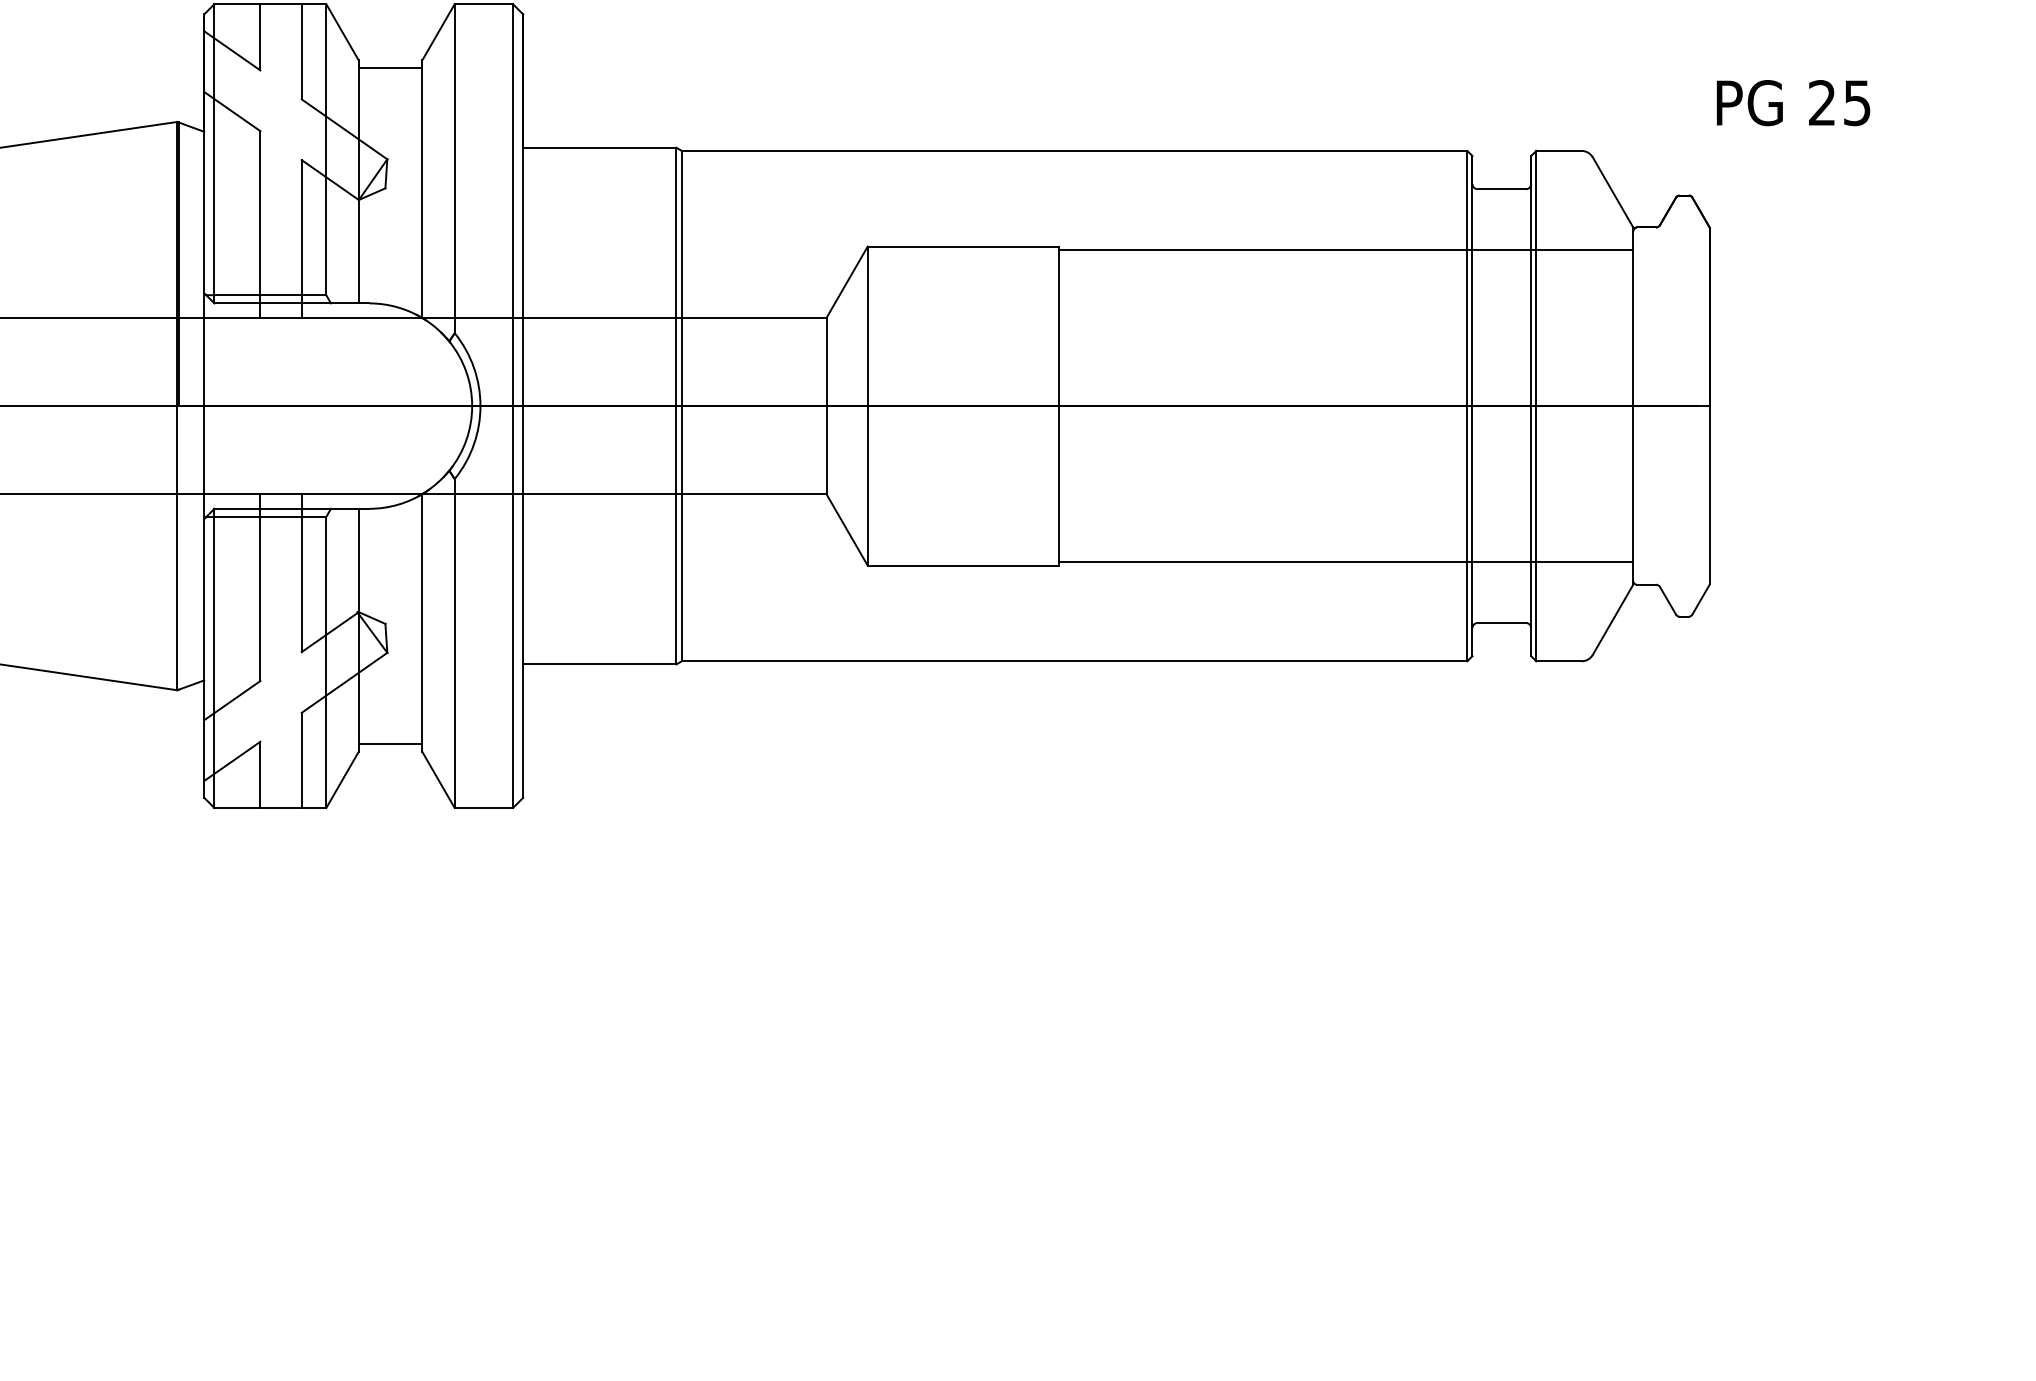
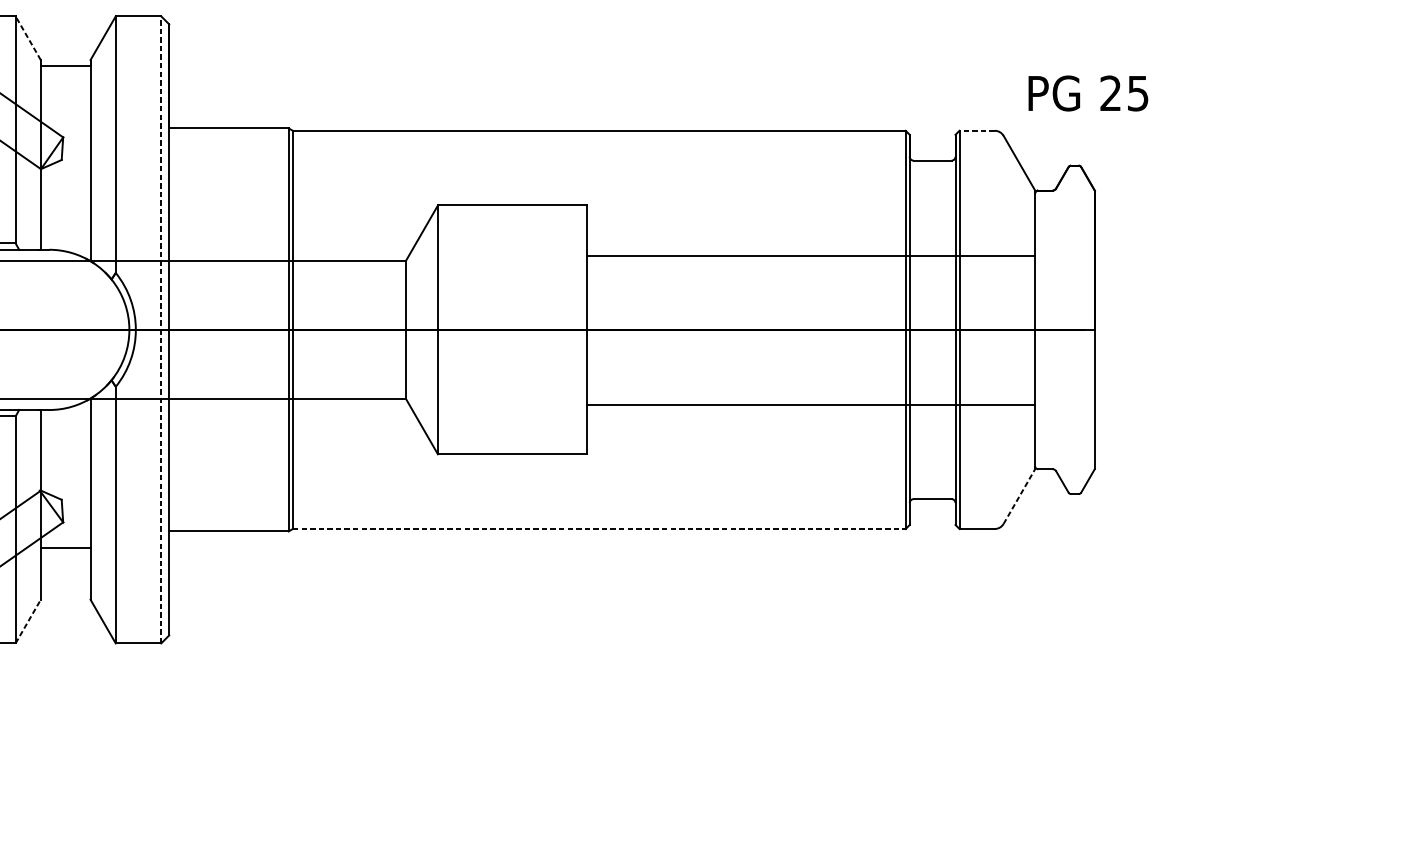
line: (342, 31) -> (28, 37), solid -> dashed
text: (1793, 103) -> (1088, 93), moved
line: (1558, 150) -> (976, 130), solid -> dashed
line: (1346, 250) -> (811, 256), moved
line: (513, 406) -> (161, 330), solid -> dashed
line: (1346, 562) -> (811, 405), moved
line: (1613, 619) -> (1019, 496), solid -> dashed
line: (1074, 661) -> (599, 529), solid -> dashed
line: (390, 744) -> (65, 548), moved
line: (342, 779) -> (28, 621), solid -> dashed

